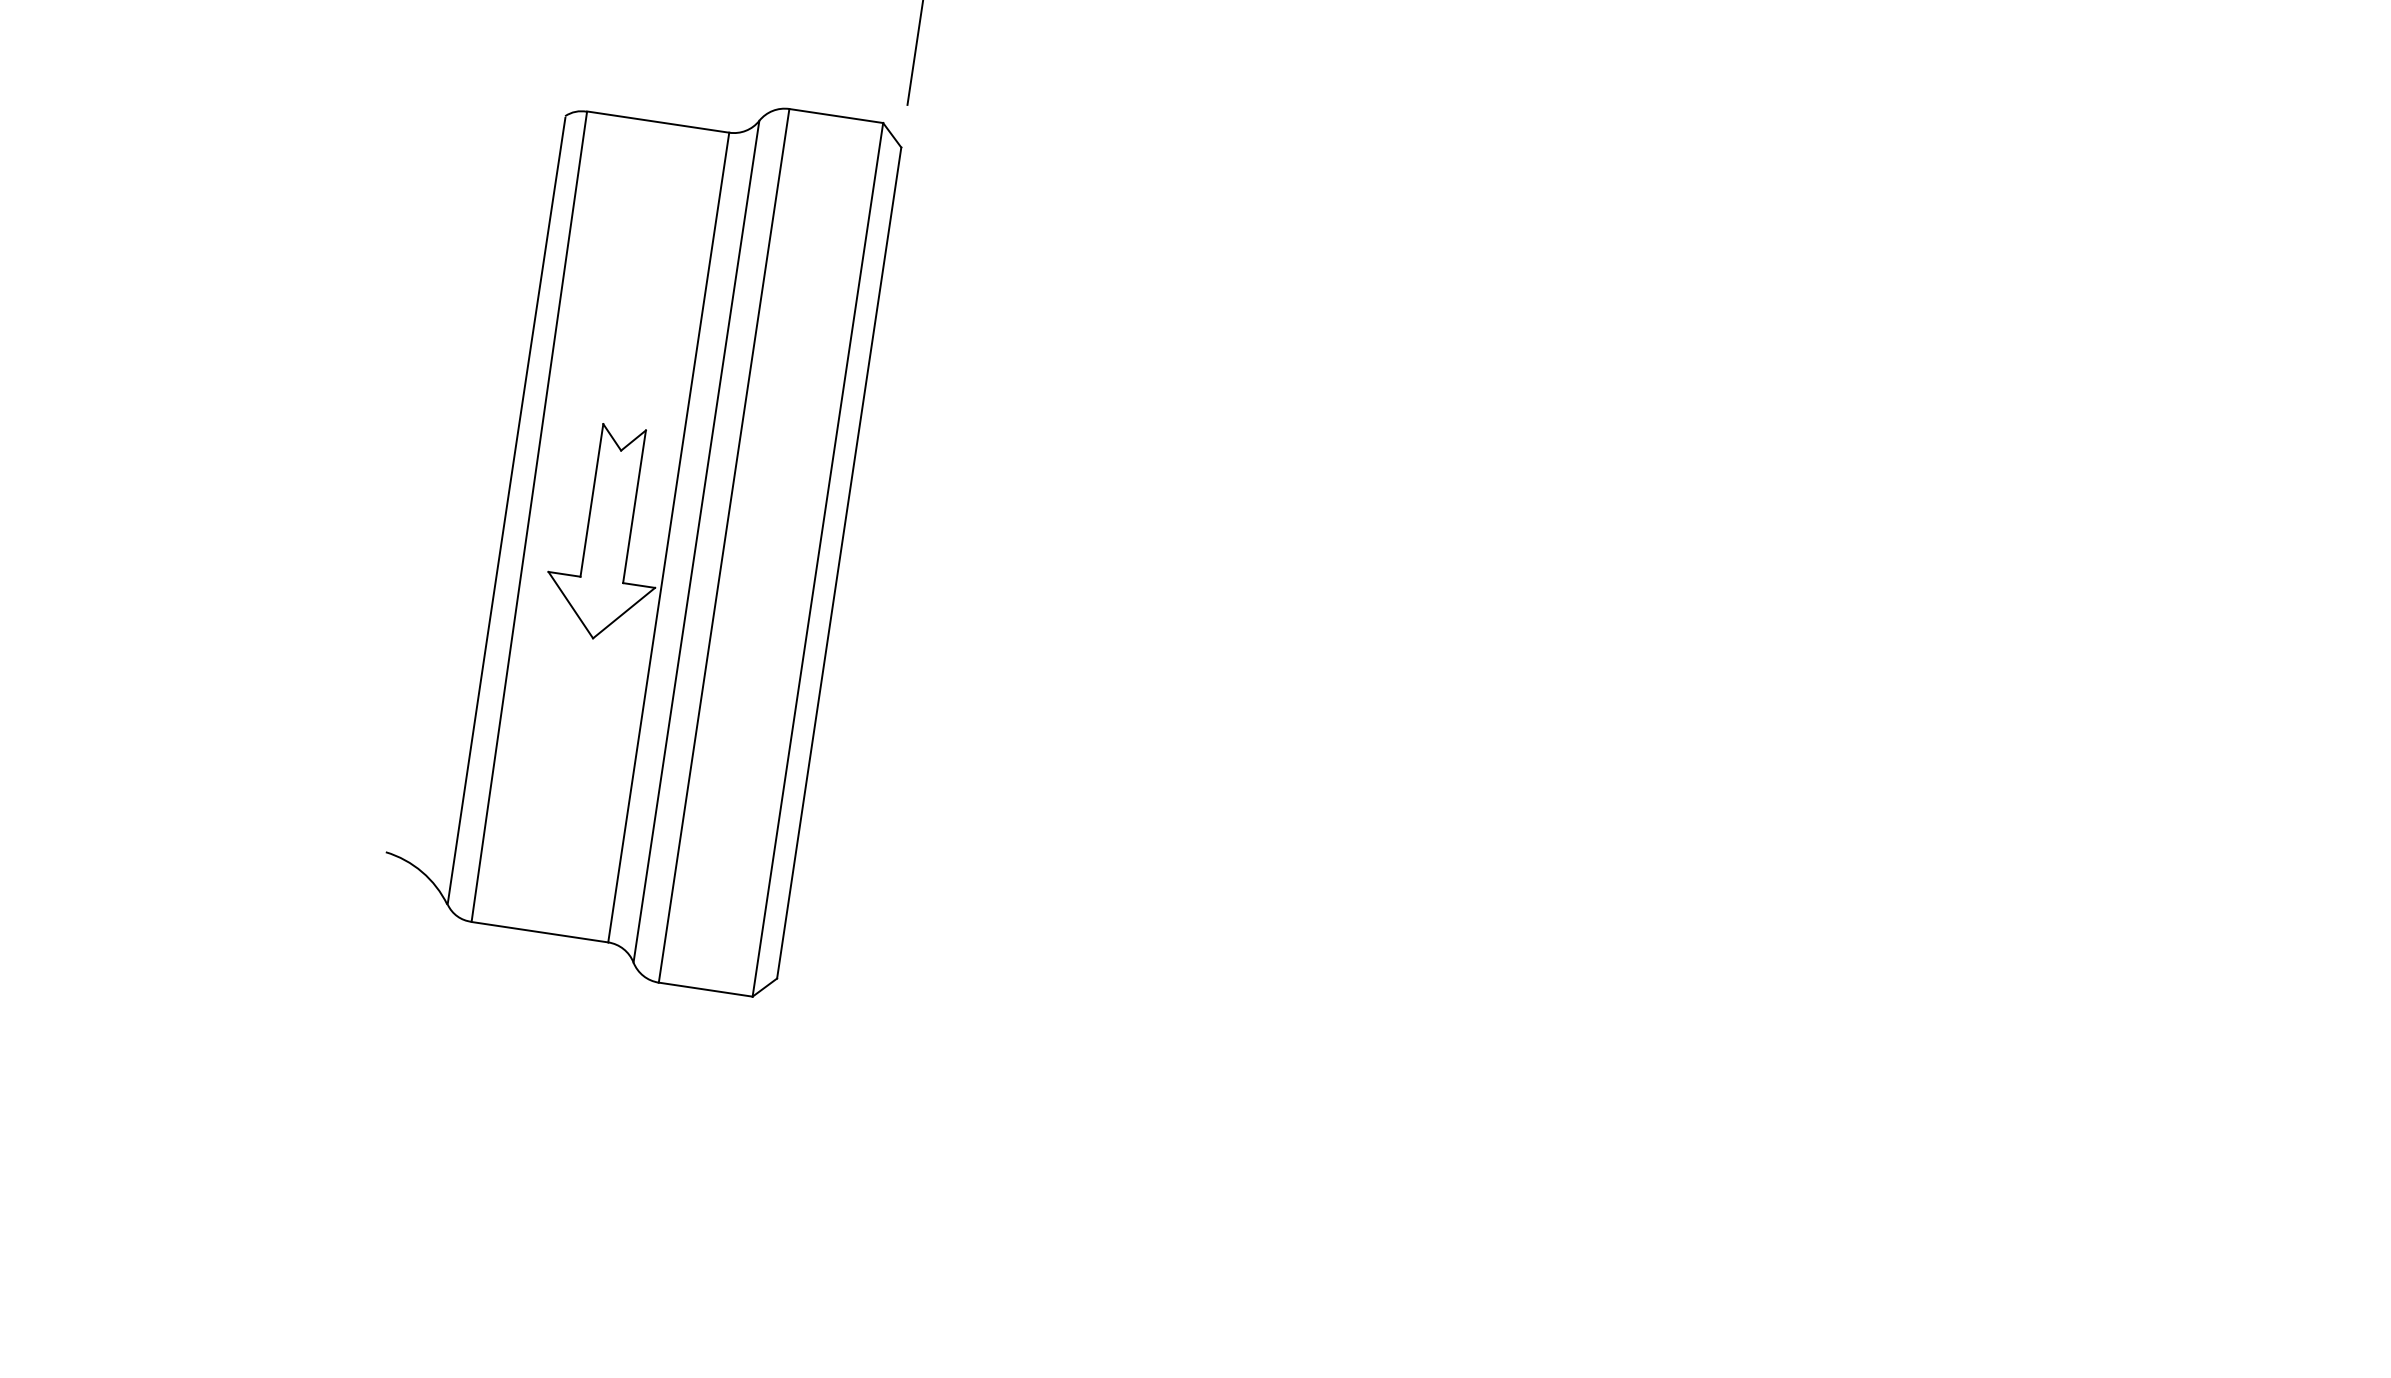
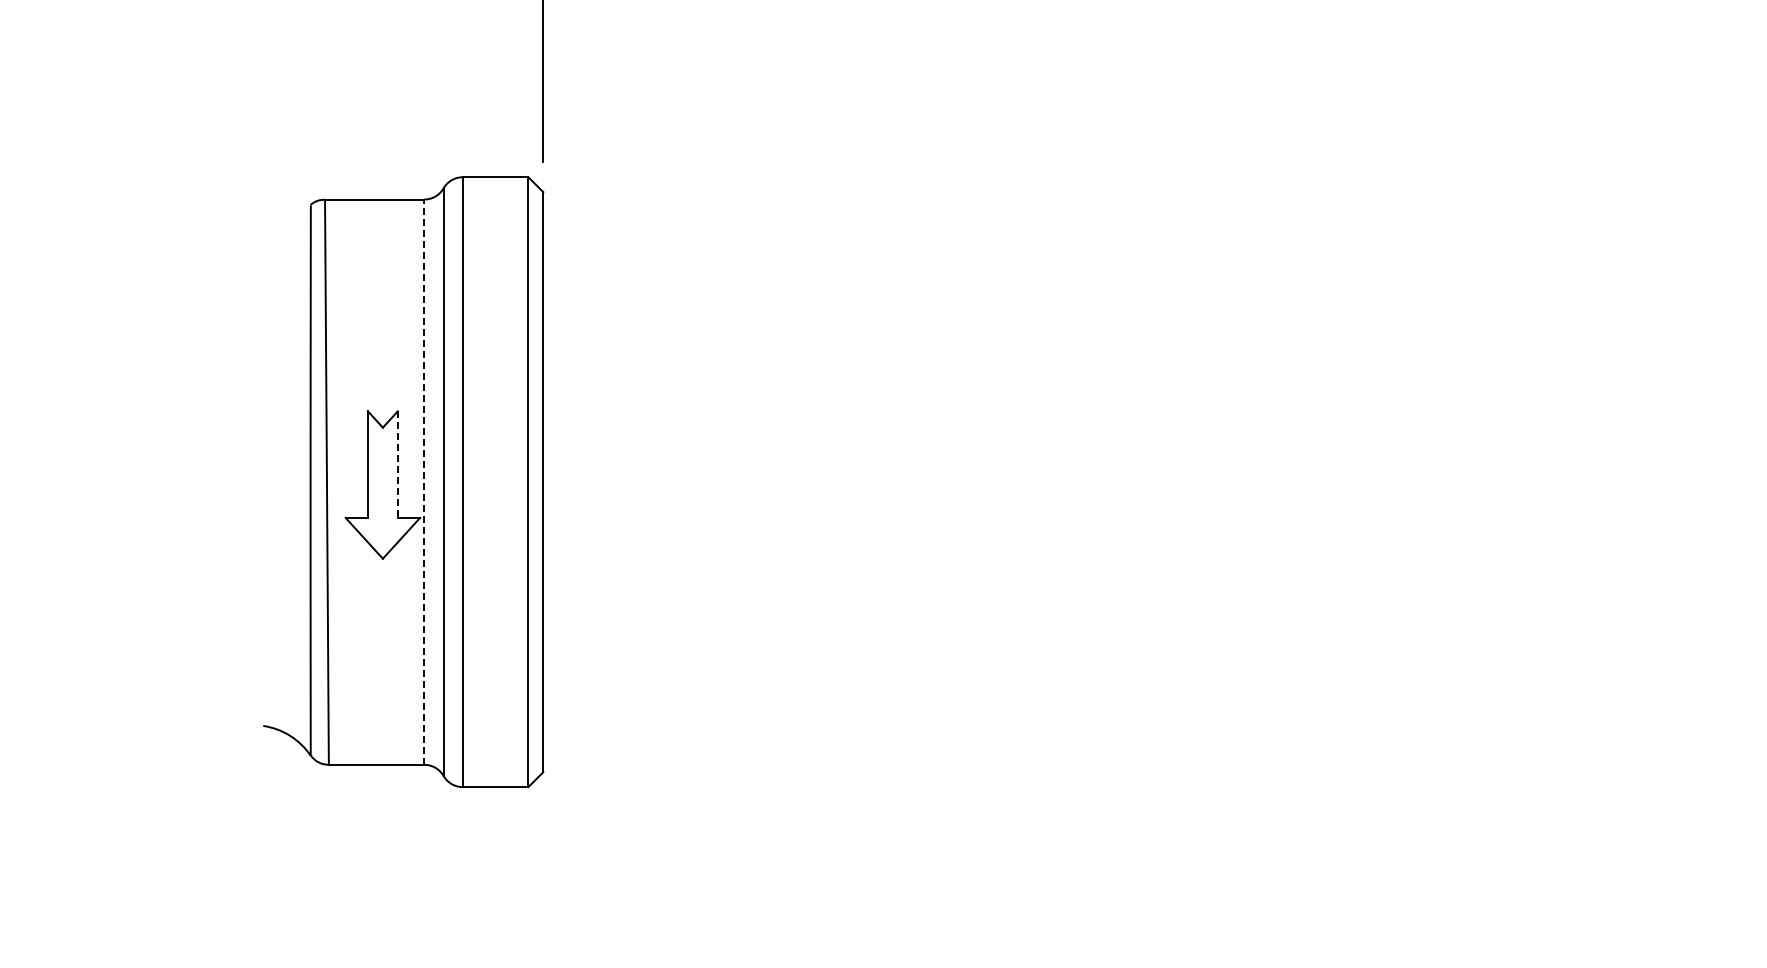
line: (633, 507) -> (397, 465), solid -> dashed
line: (669, 538) -> (424, 482), solid -> dashed

